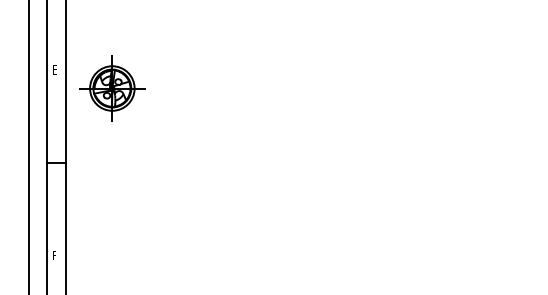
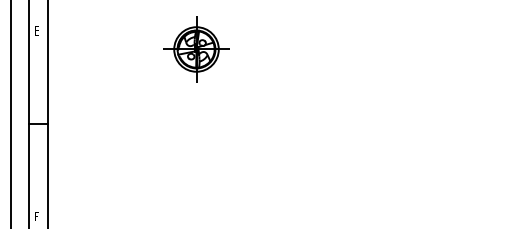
part: (112, 88) -> (196, 49), moved

